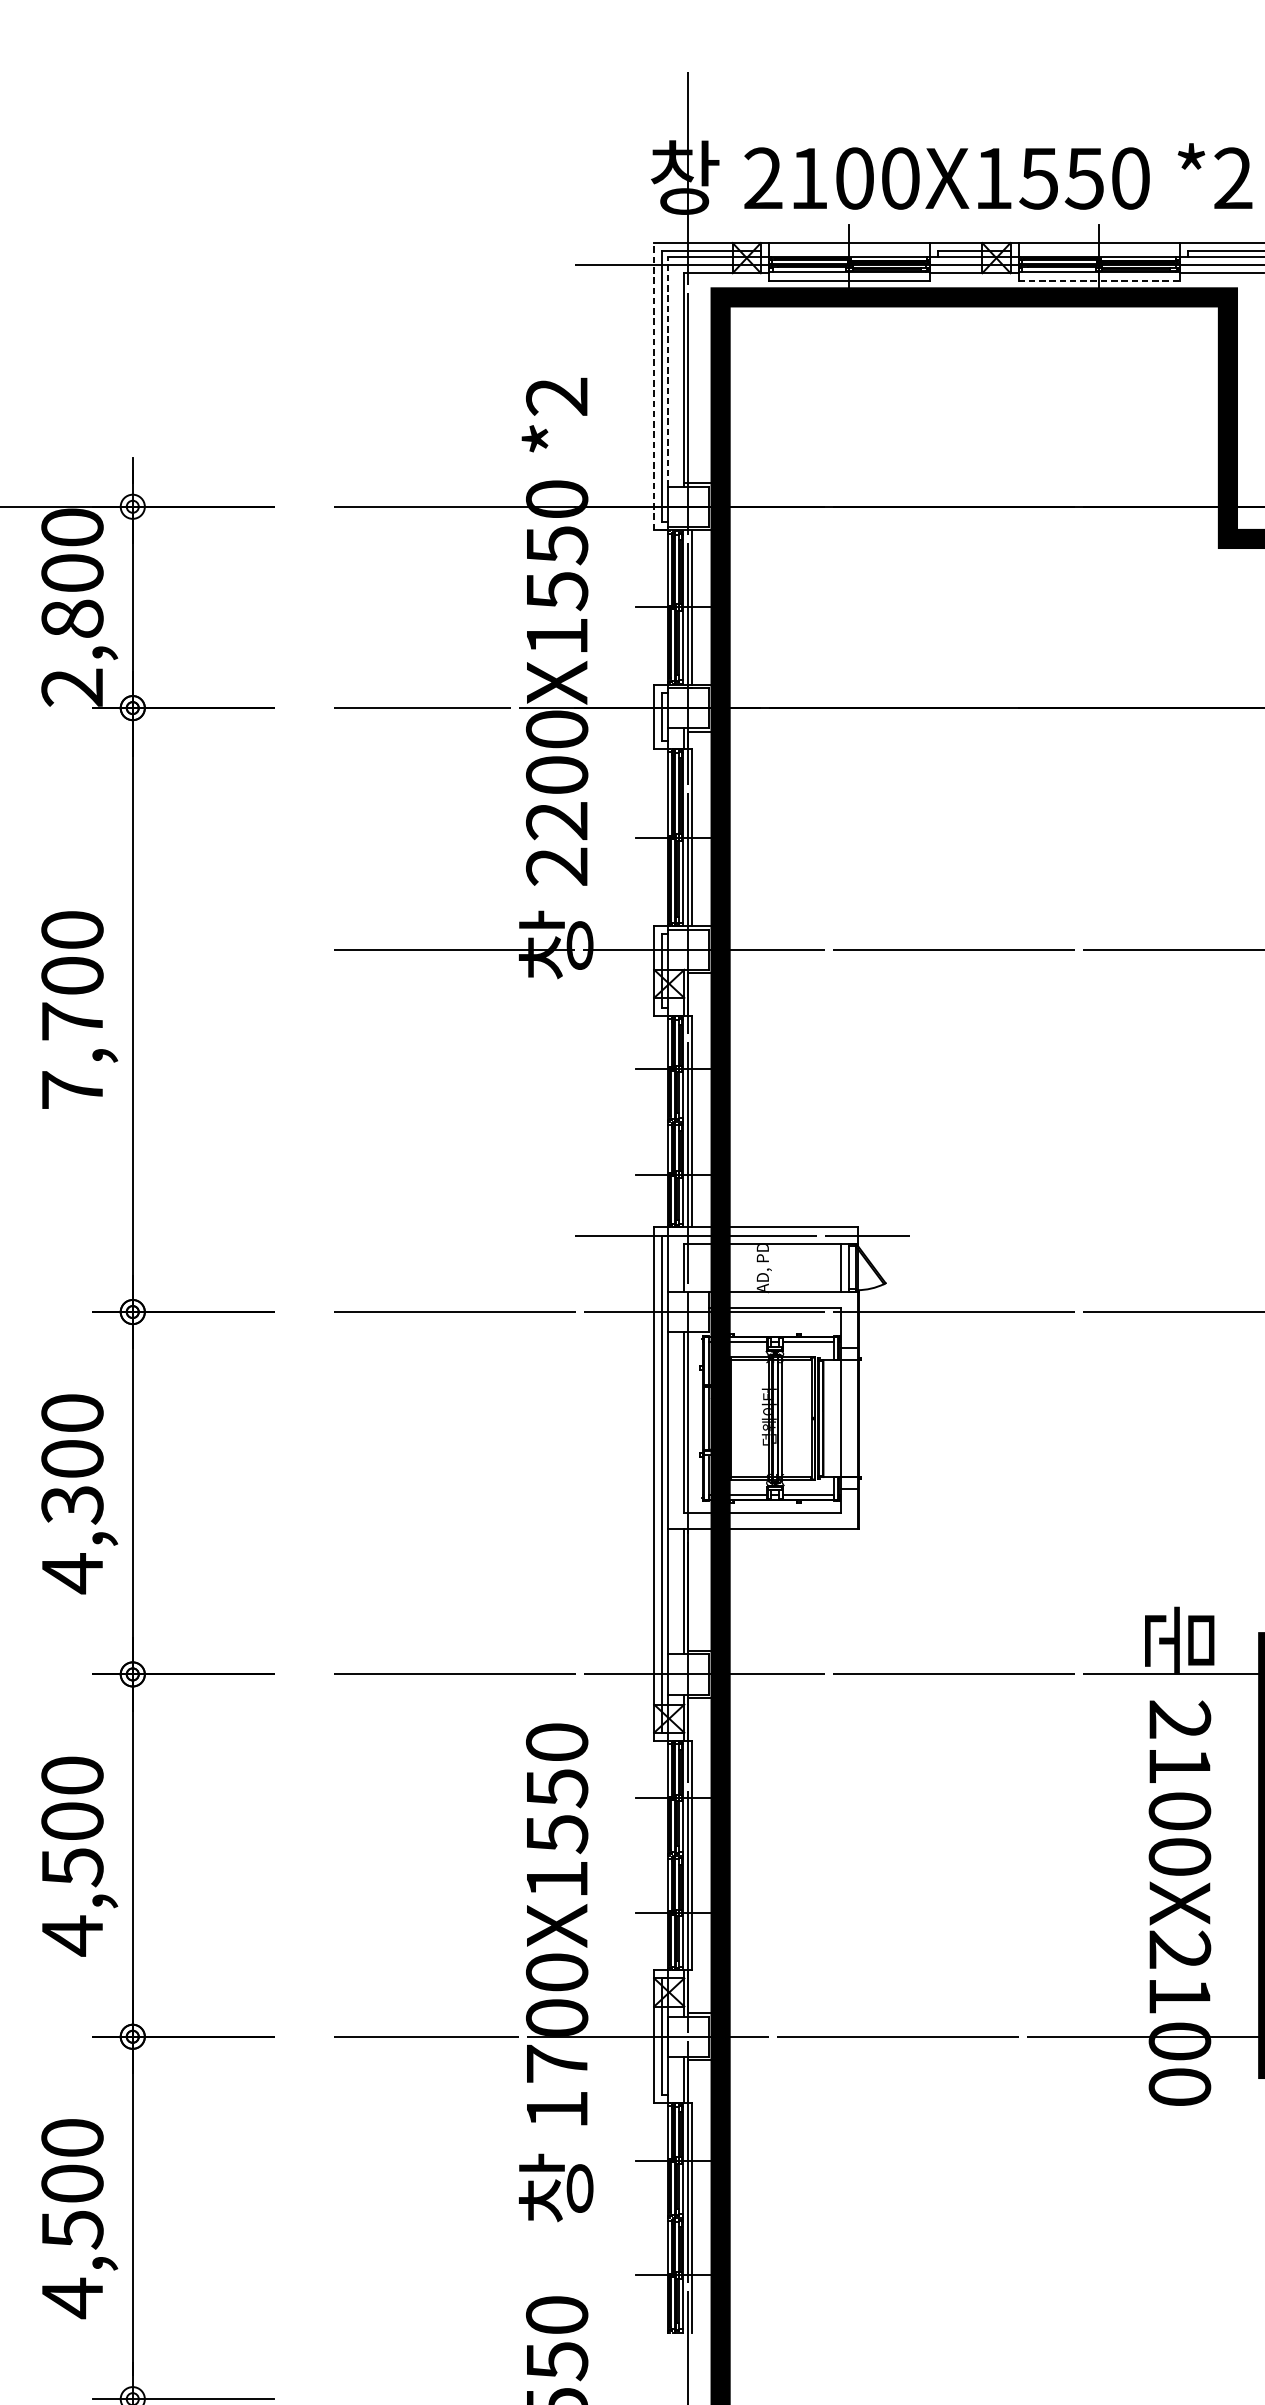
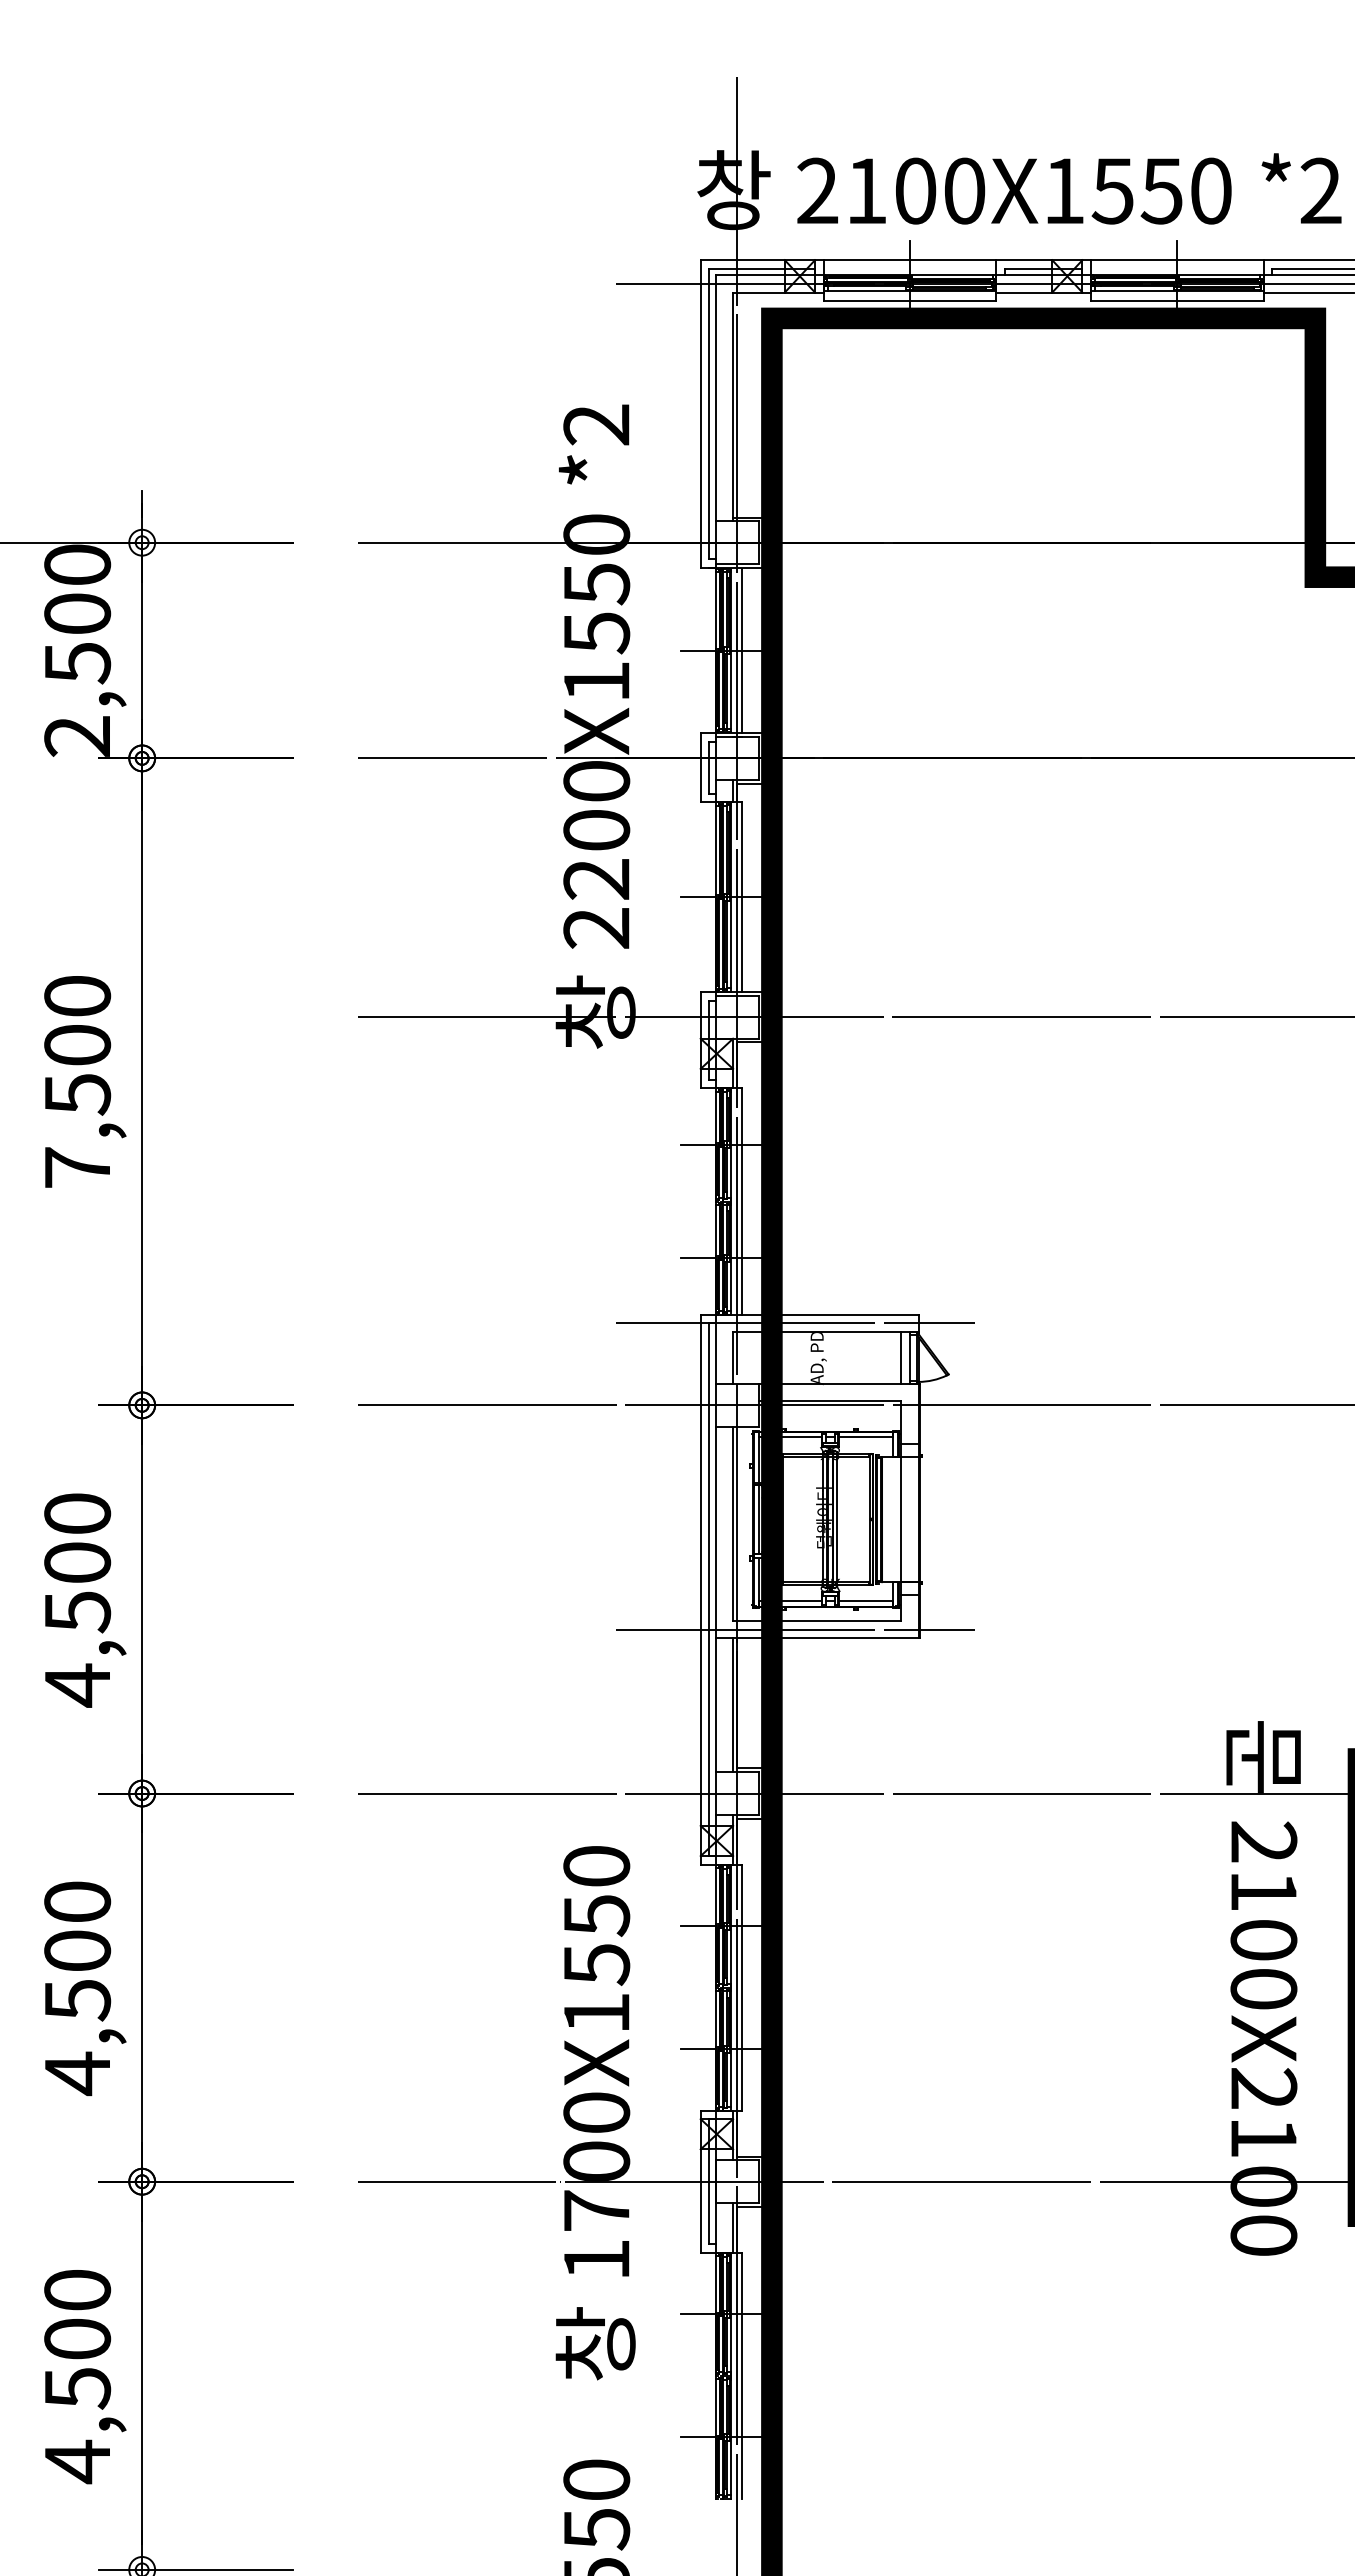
line: (1099, 281) -> (1177, 301), dashed -> solid
line: (667, 372) -> (715, 398), dashed -> solid
line: (653, 387) -> (700, 414), dashed -> solid
text: (72, 619) -> (77, 663), 2,800 -> 2,500
text: (73, 1021) -> (78, 1094), 7,700 -> 7,500
text: (72, 1505) -> (77, 1612), 4,300 -> 4,500
line: (742, 1521) -> (795, 1629), added

